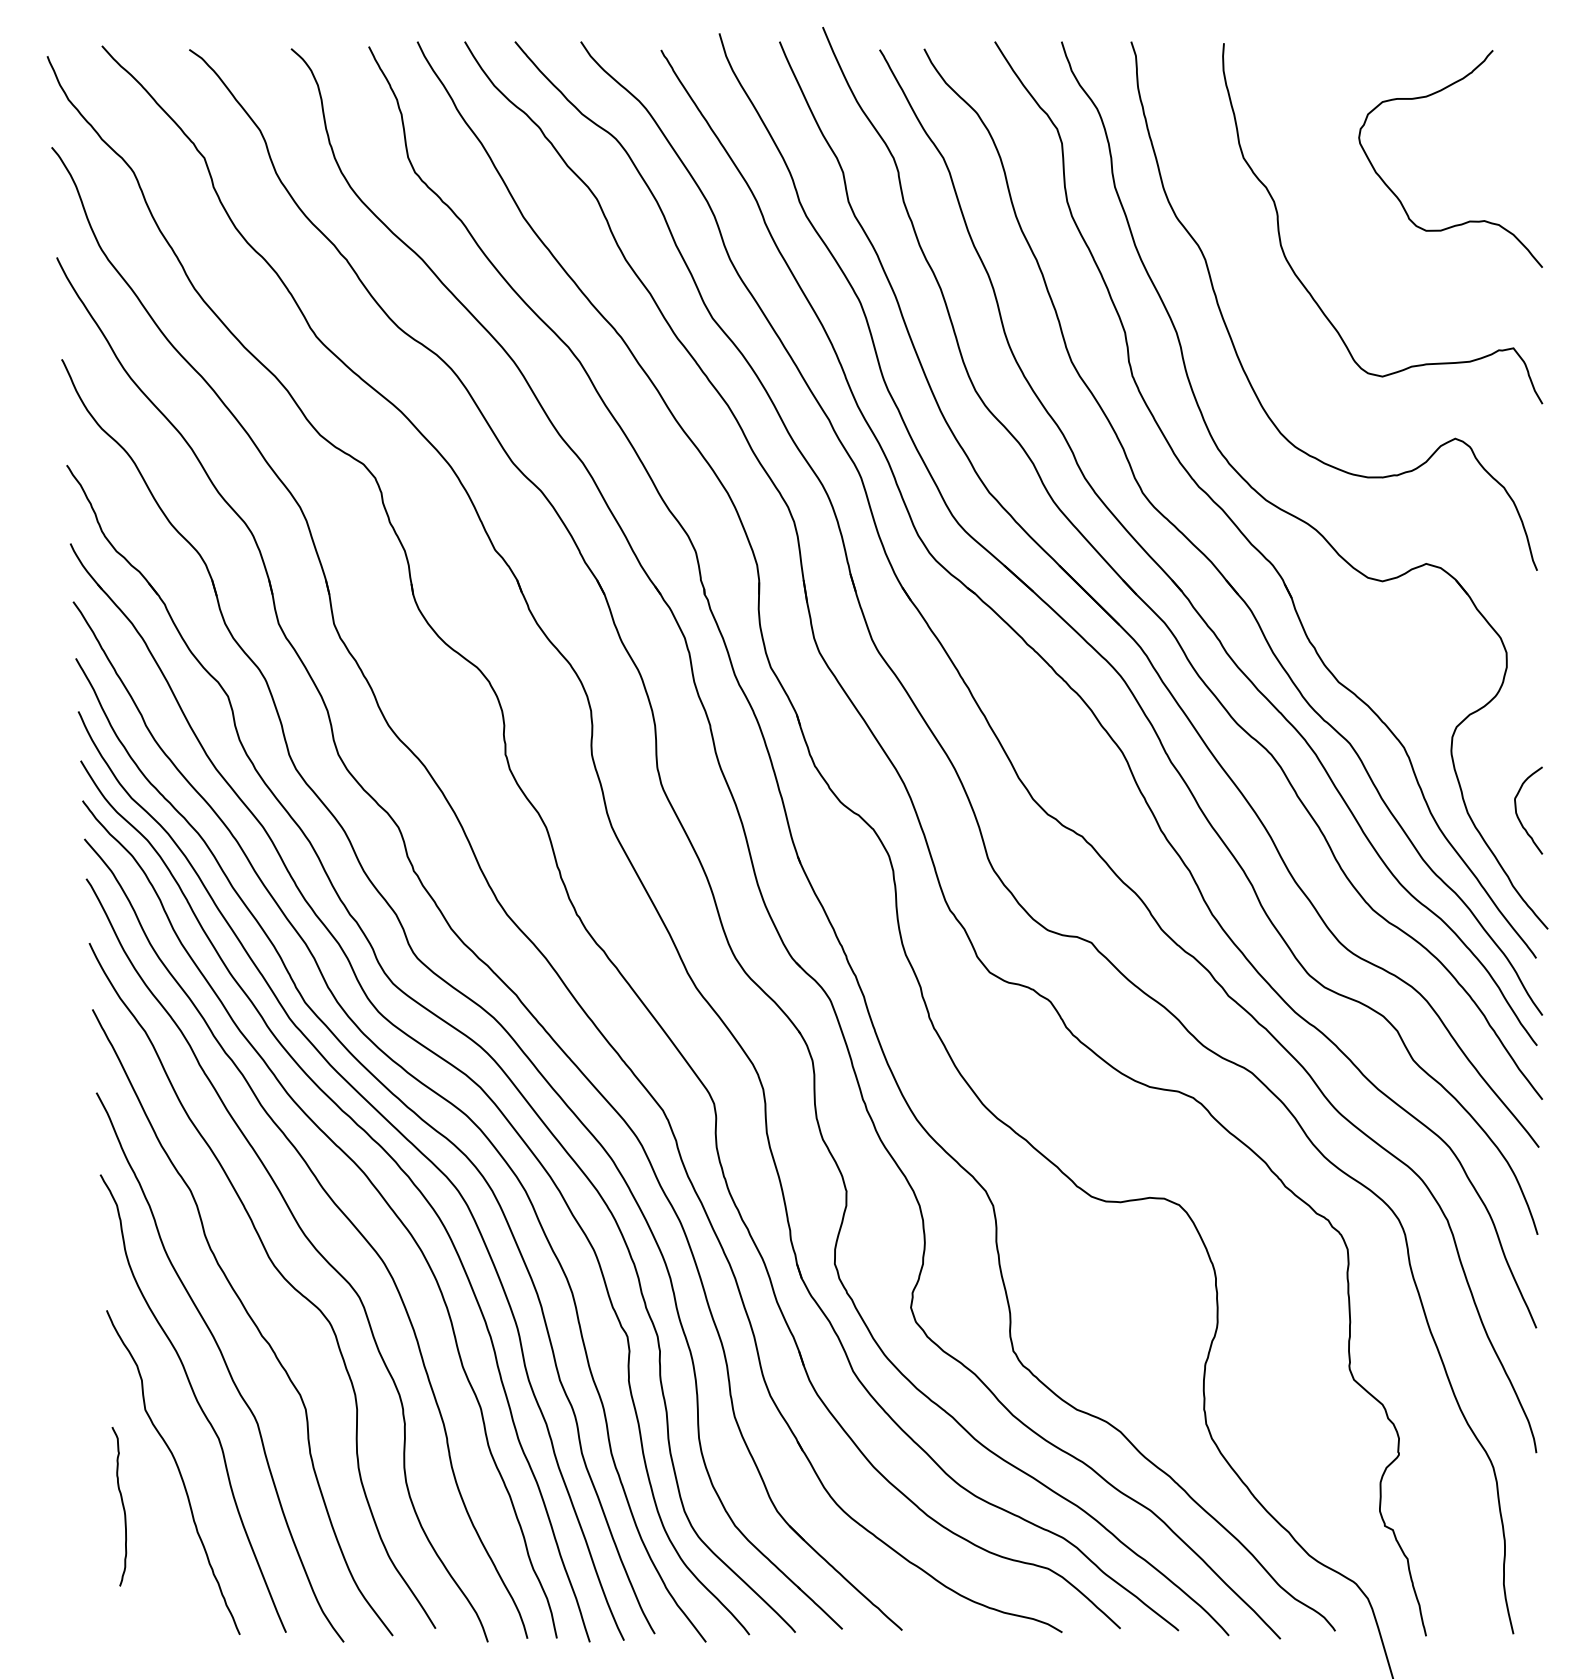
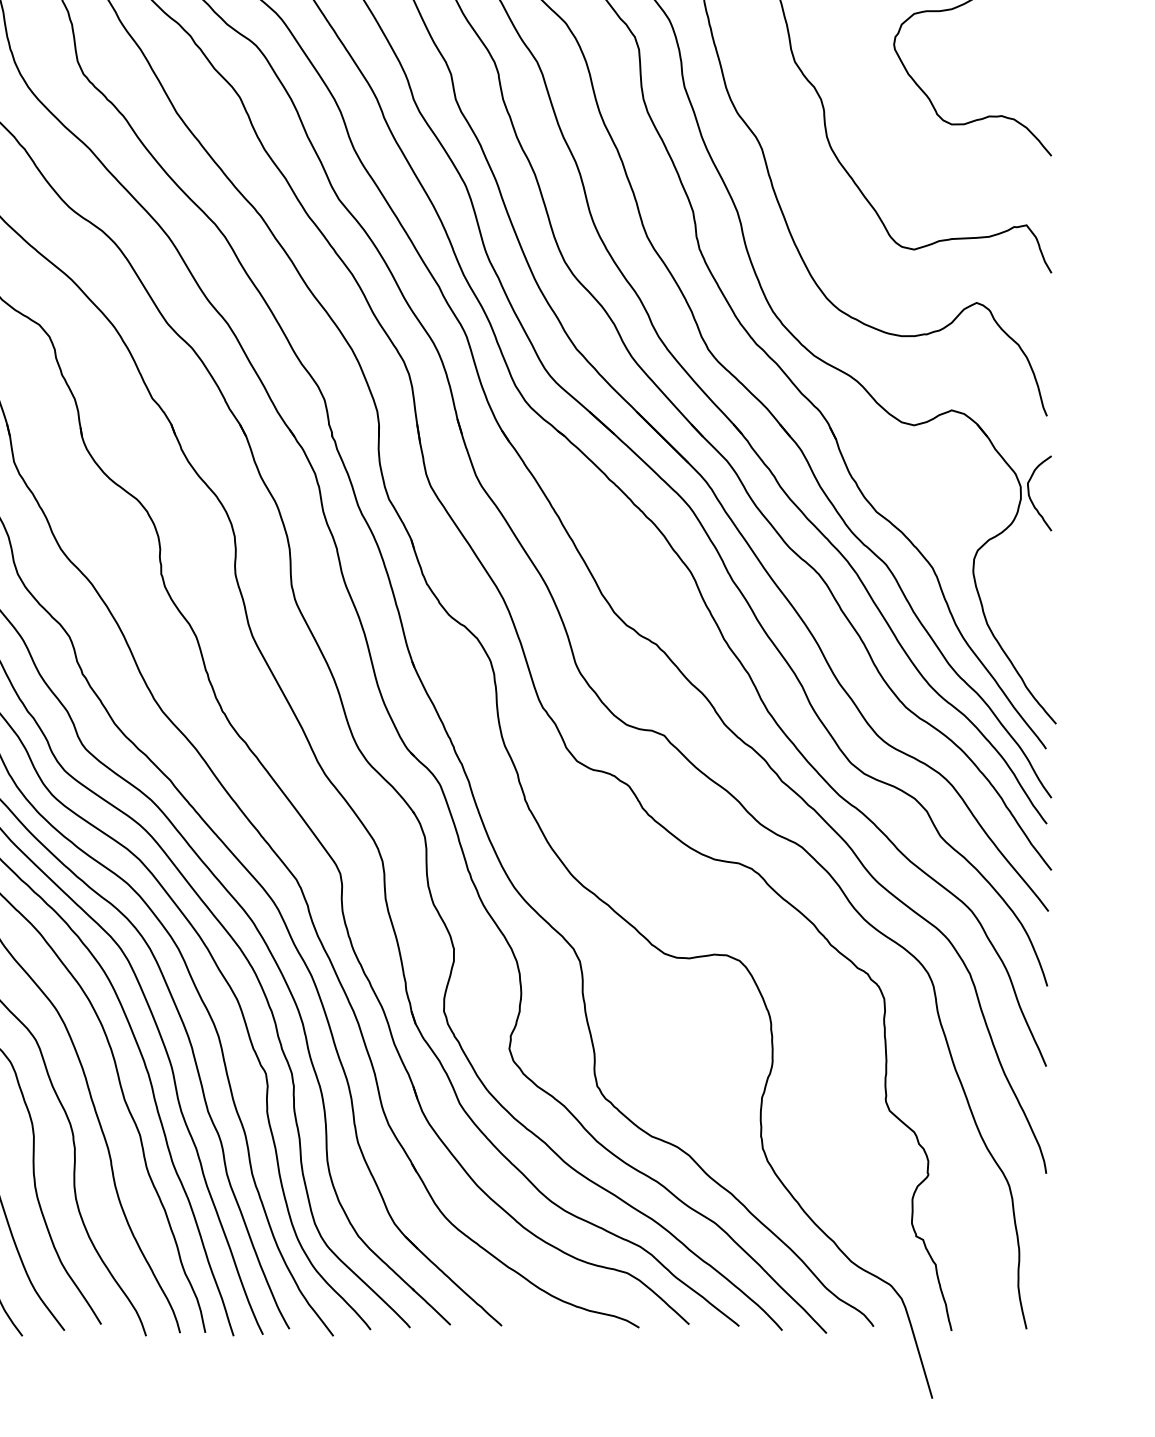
curve: (1518, 815) -> (1030, 497), moved

